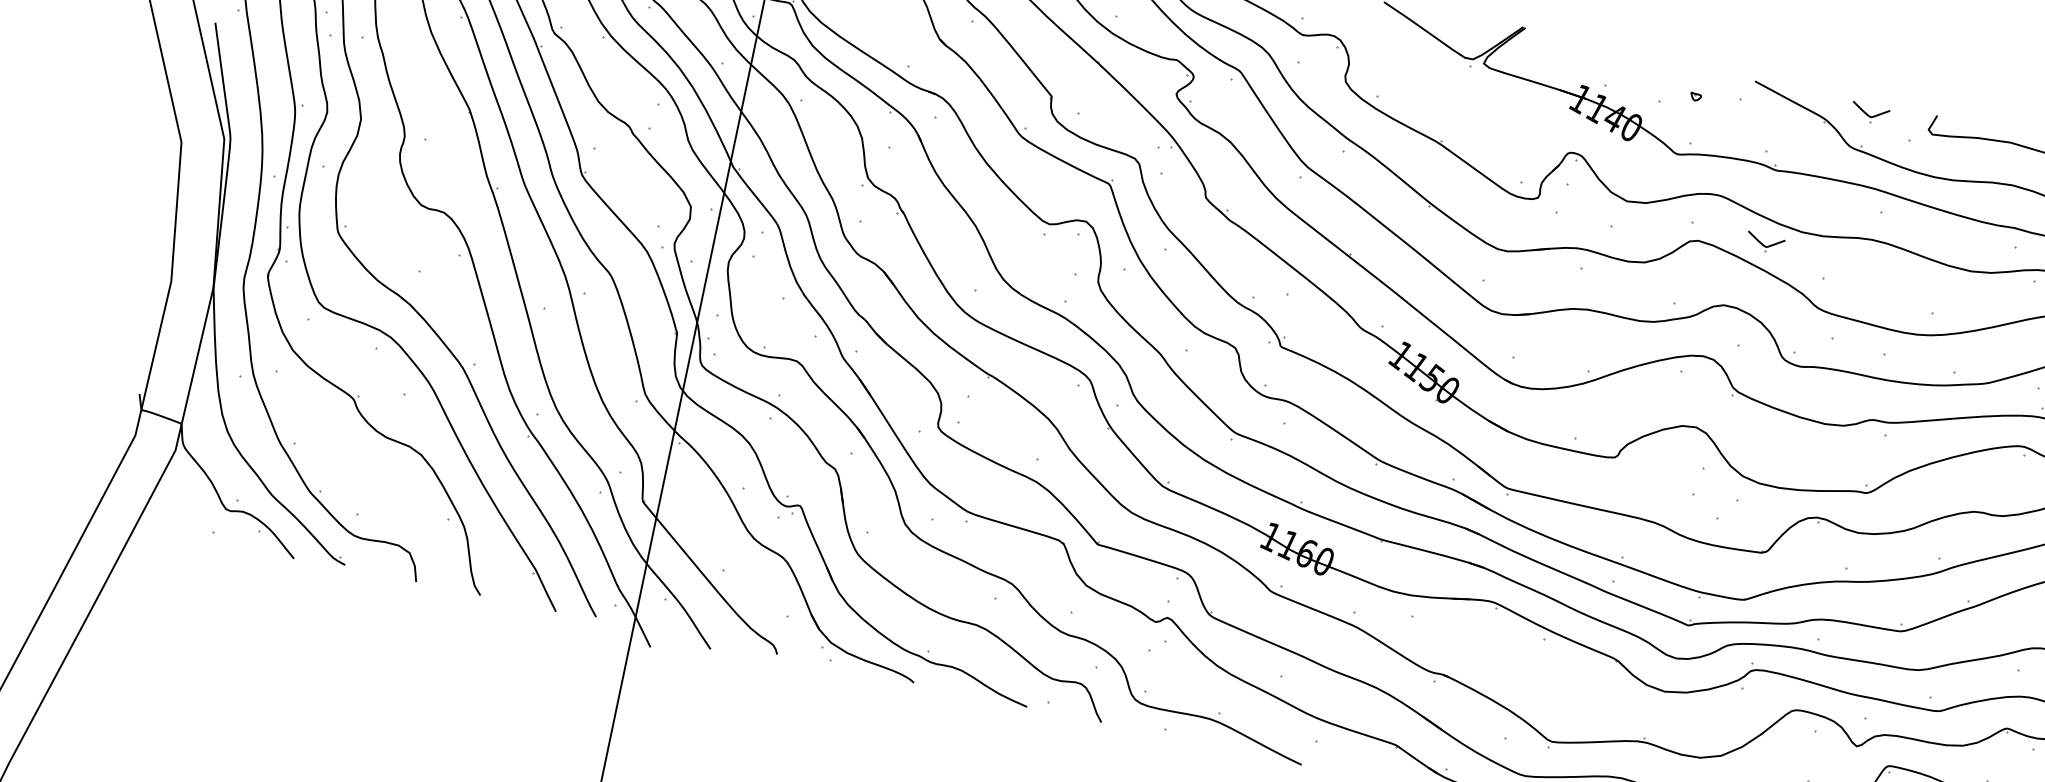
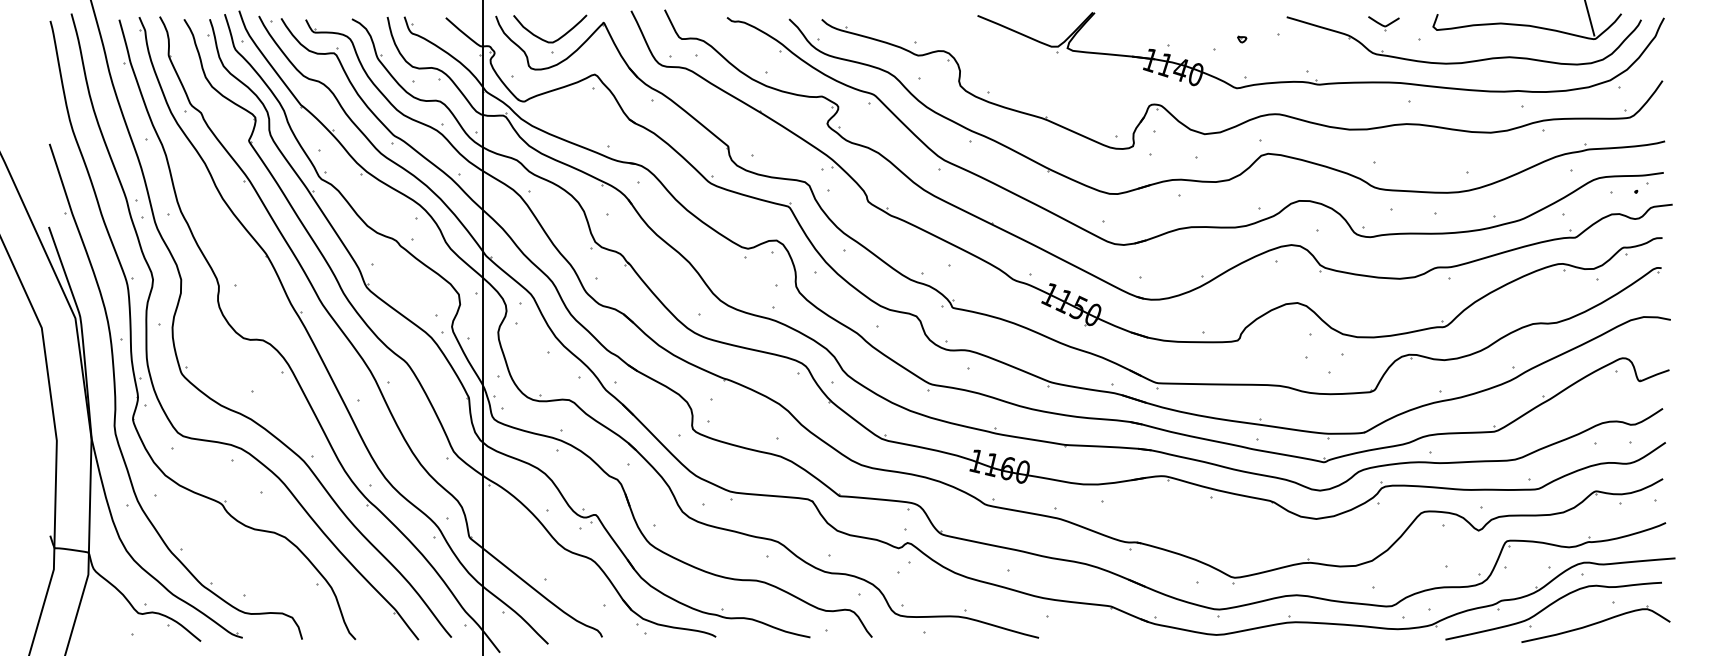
part: (1764, 243) -> (1321, 144), removed

